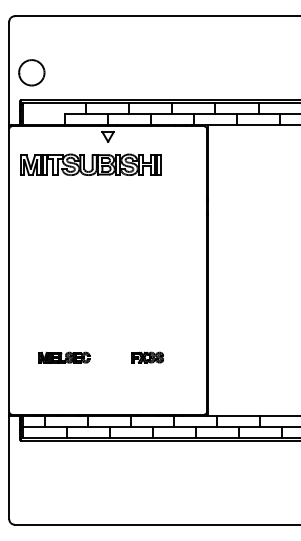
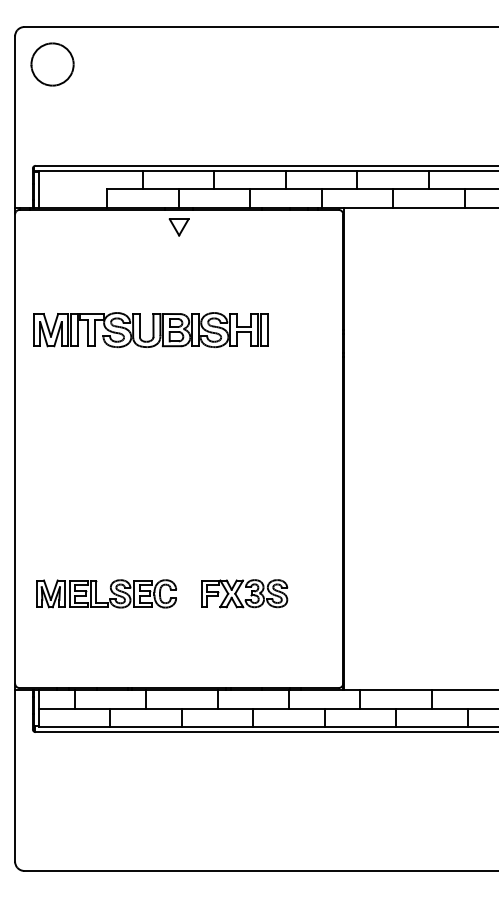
part: (31, 72) -> (52, 63), moved
part: (90, 164) -> (149, 329), moved
part: (64, 357) -> (106, 593), size x1.67
part: (147, 357) -> (244, 593), size x1.67

